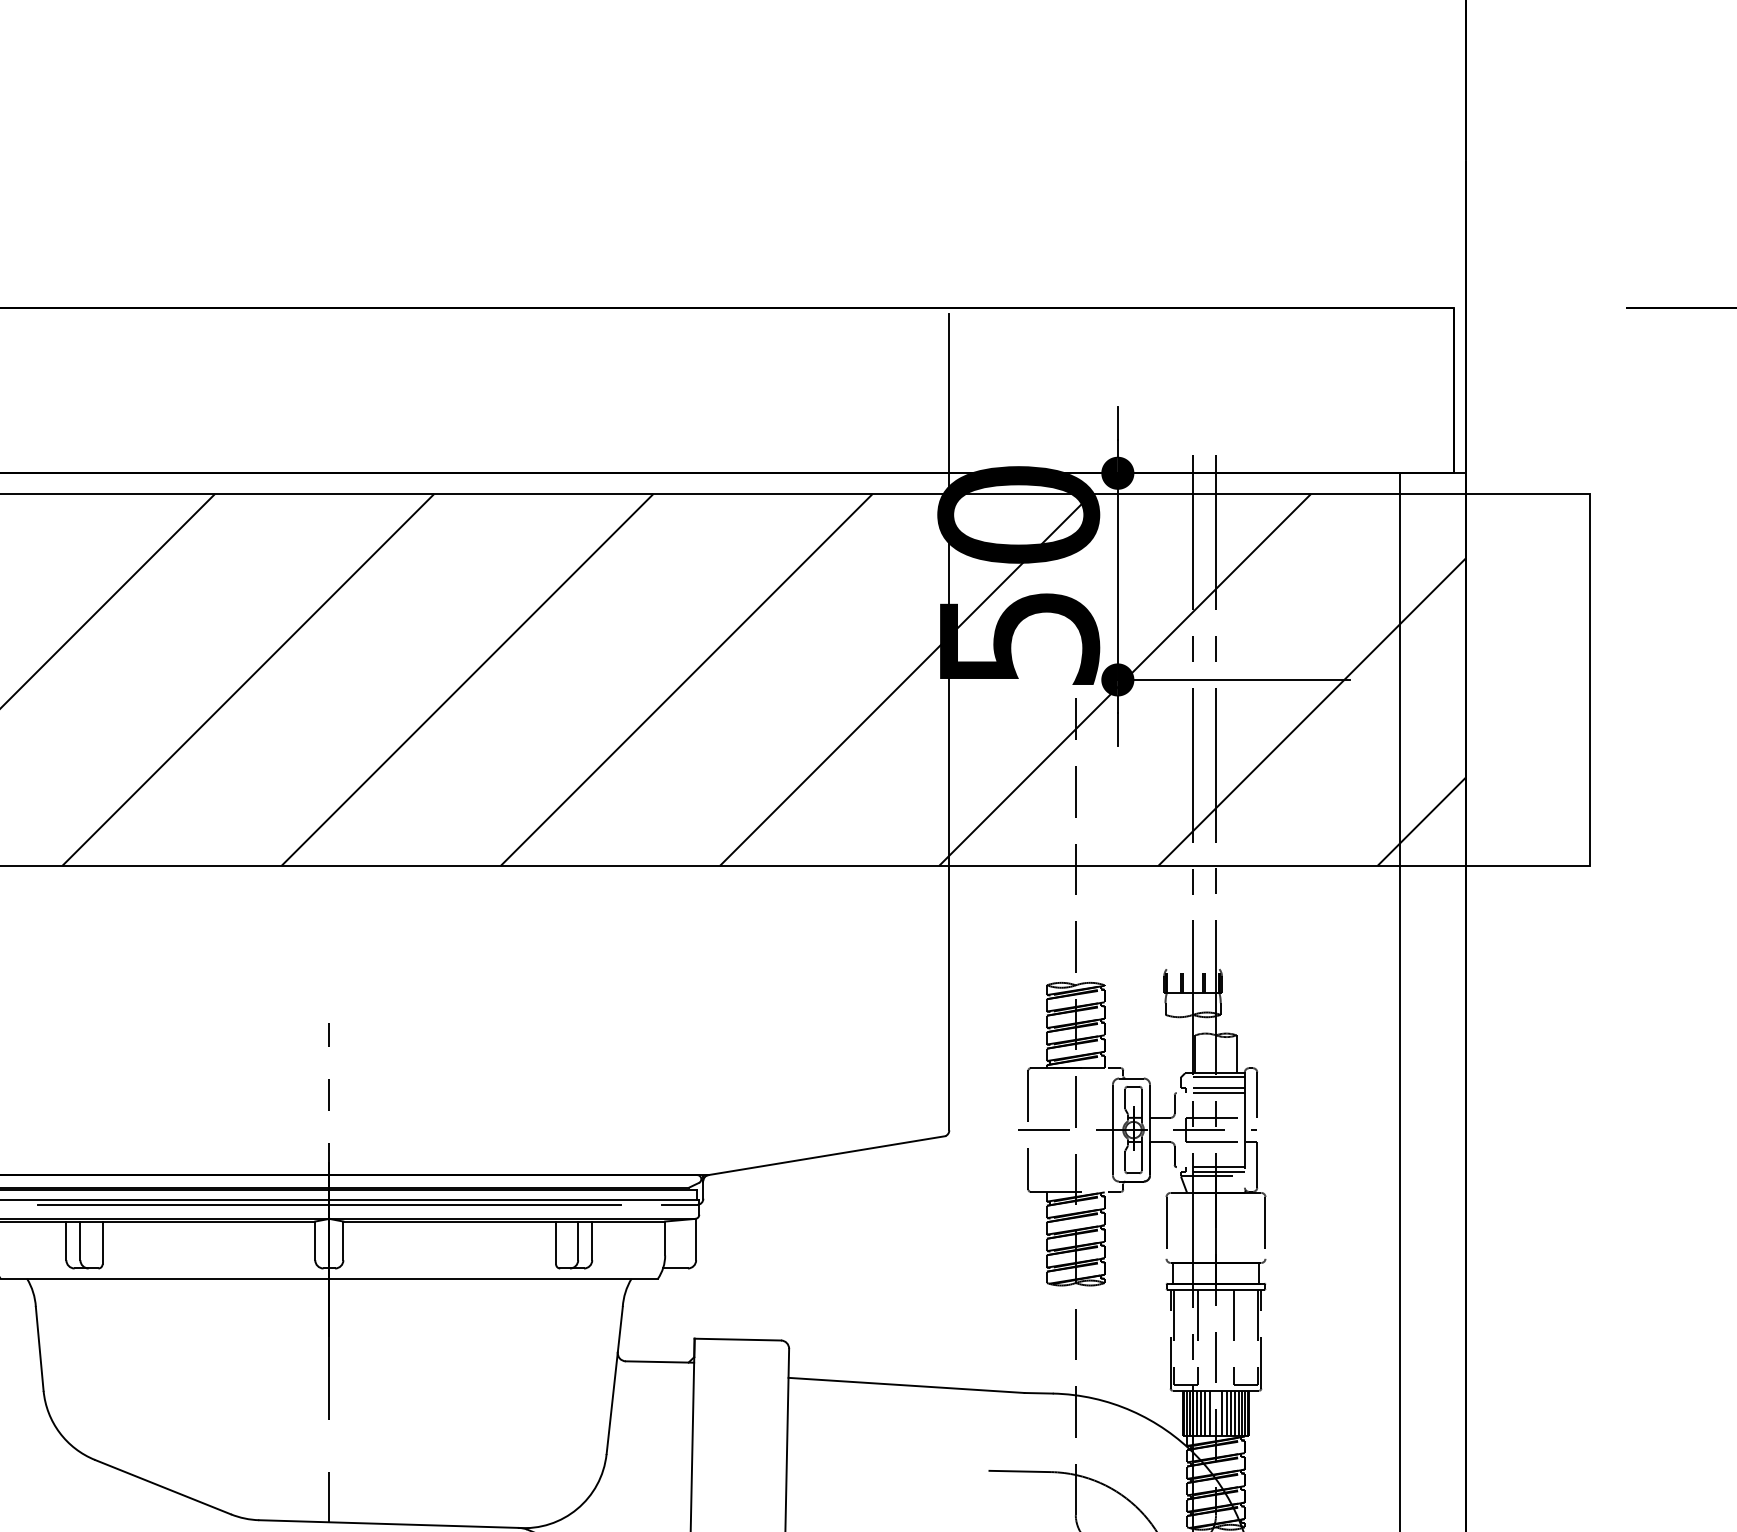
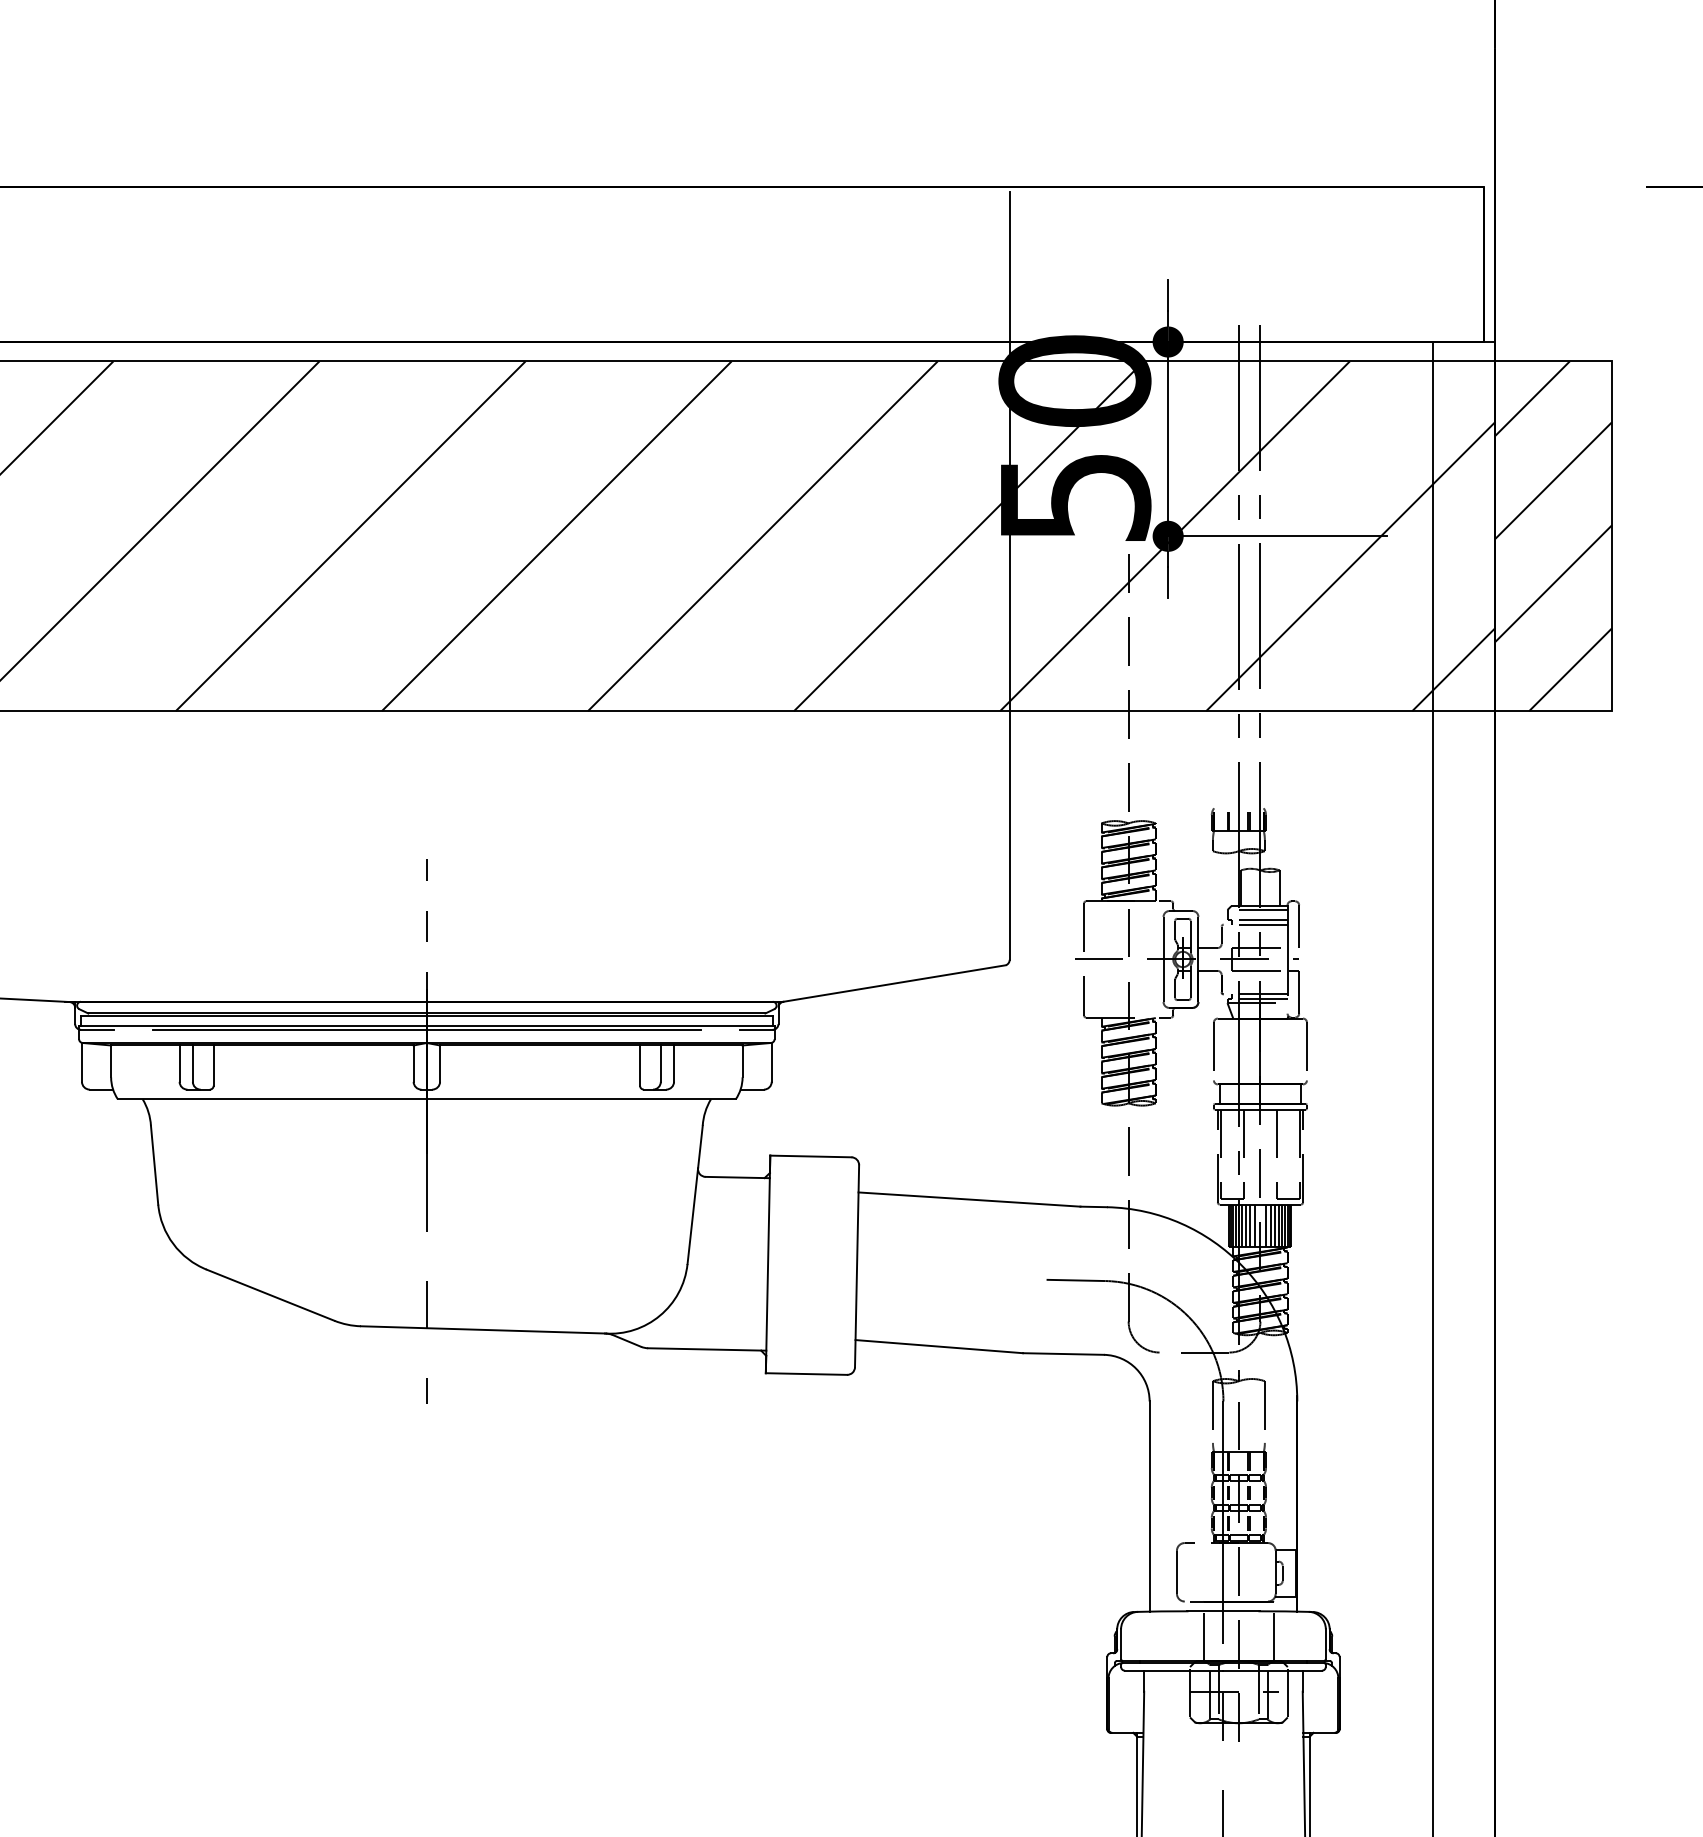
hatch: (1527, 680) -> (1553, 536), added

